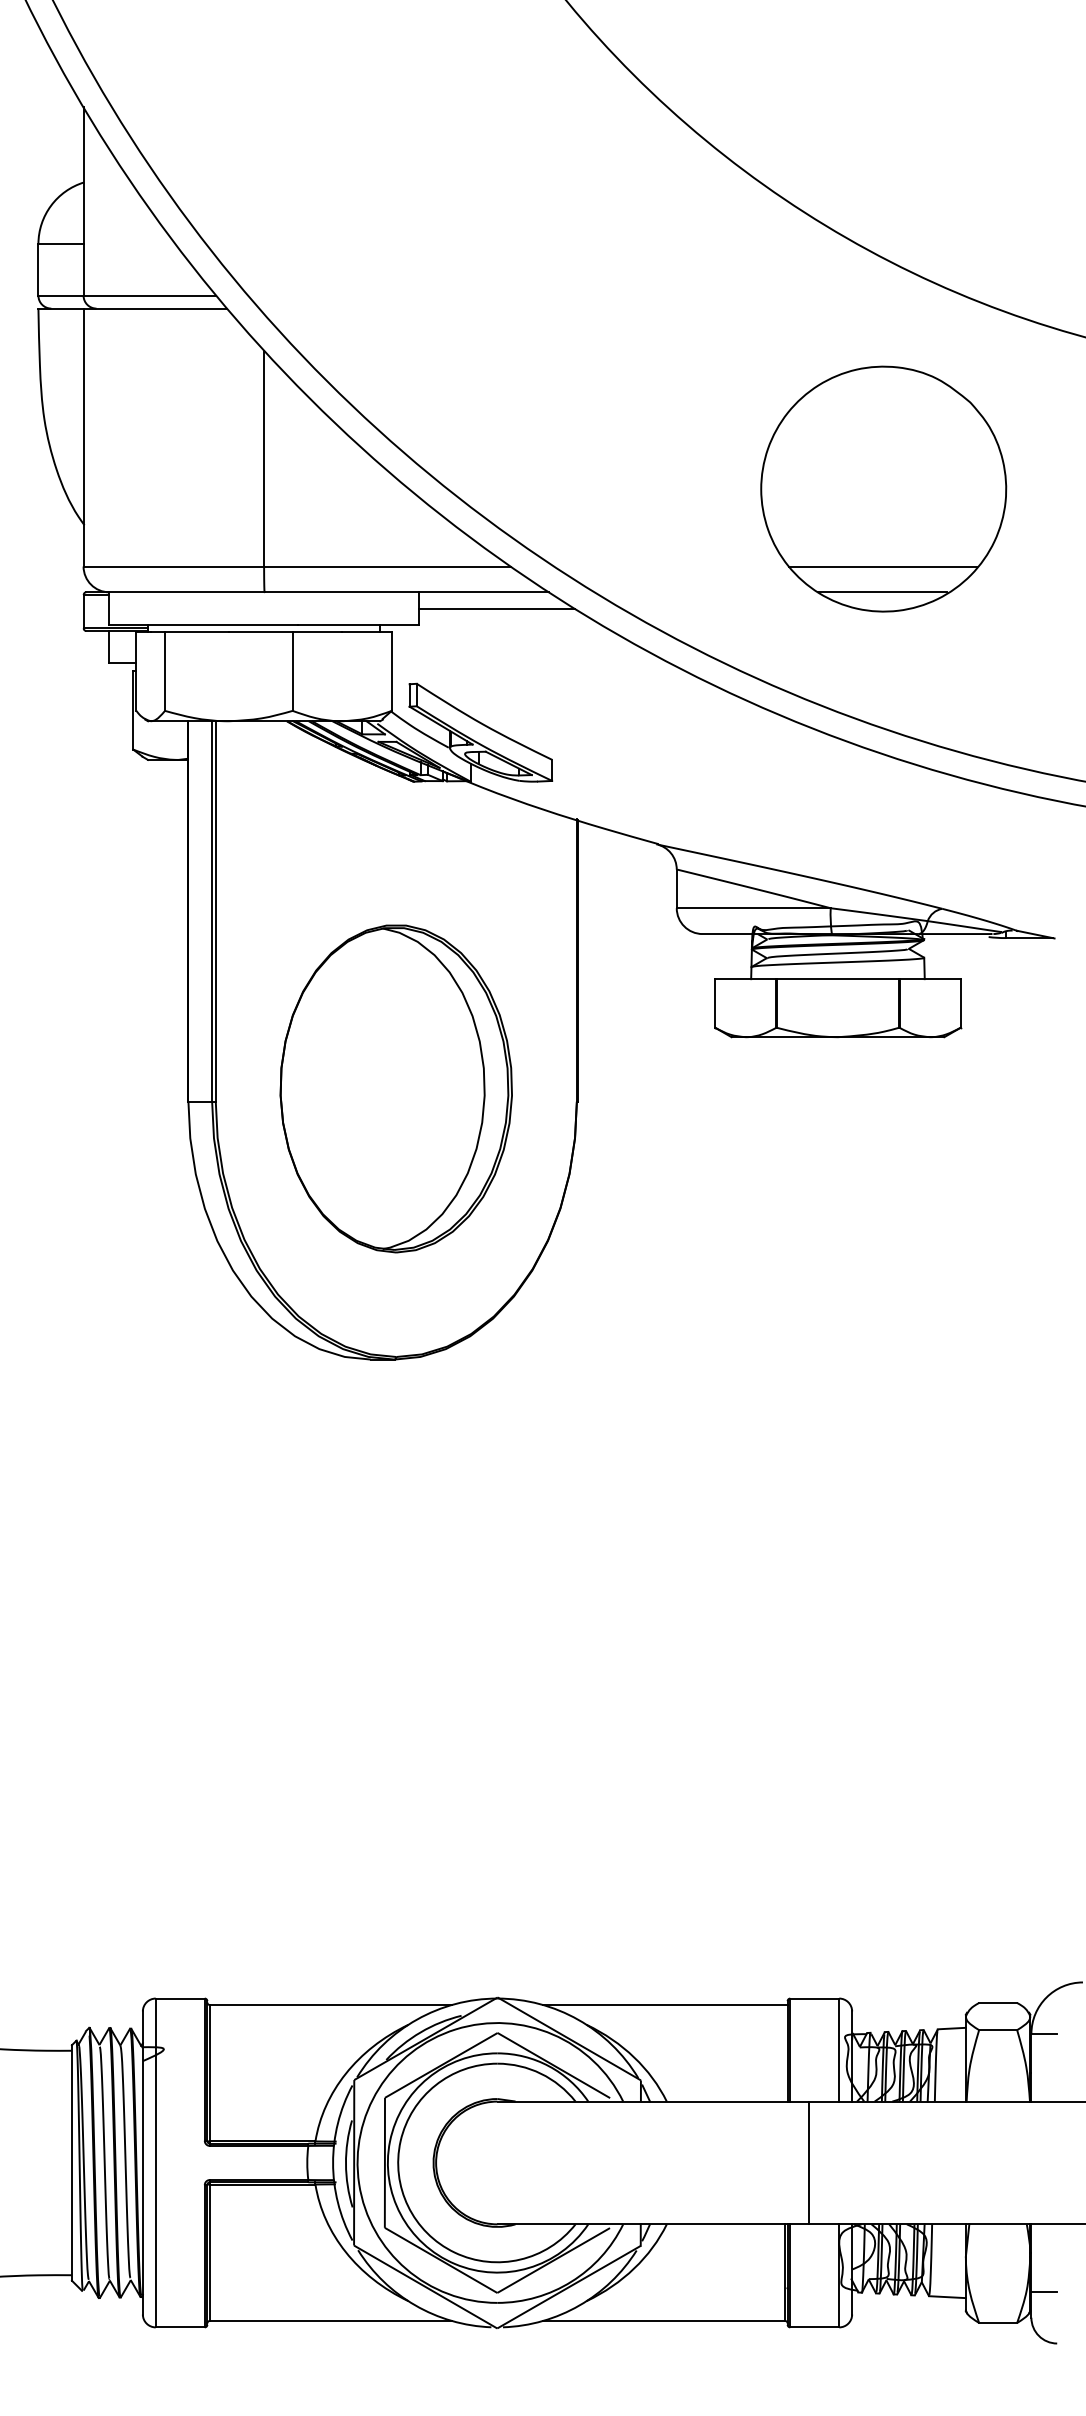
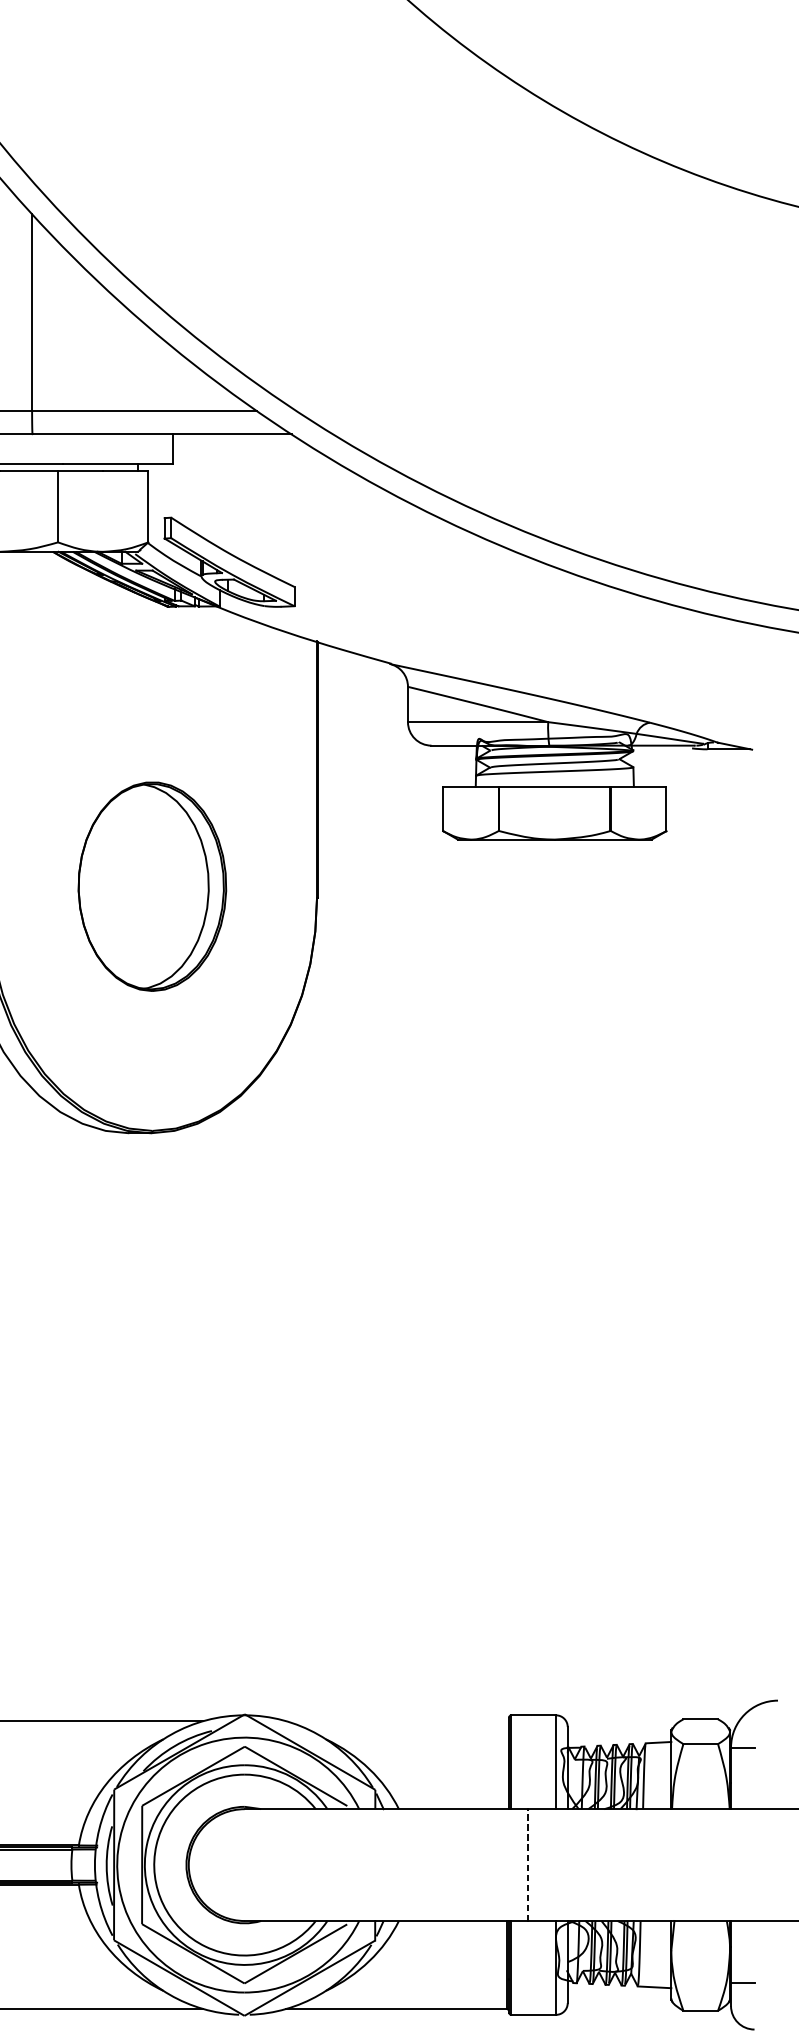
part: (883, 488) -> (596, 339), removed
line: (496, 608) -> (243, 449), removed
part: (395, 1088) -> (151, 886), size x0.7
line: (665, 2005) -> (397, 1721), removed
line: (808, 2162) -> (527, 1864), solid -> dashed

